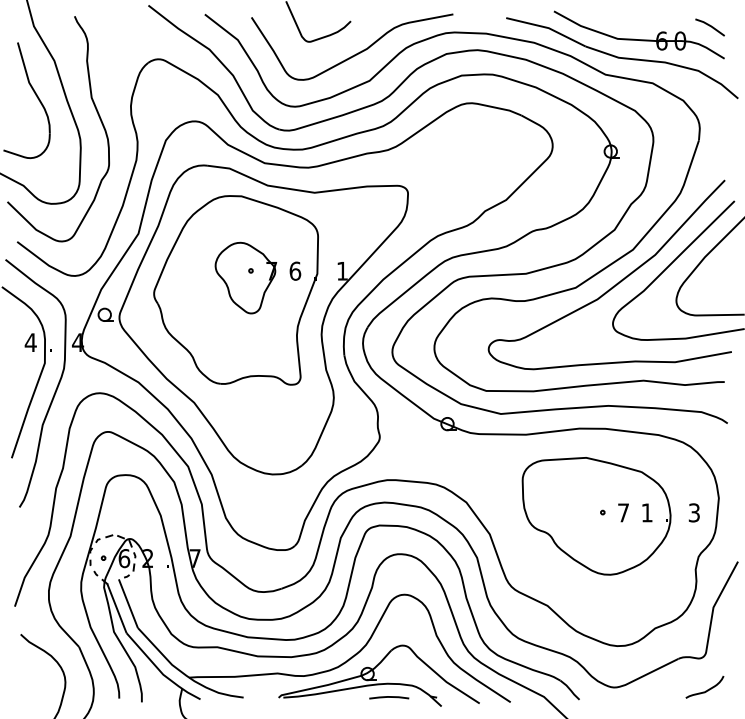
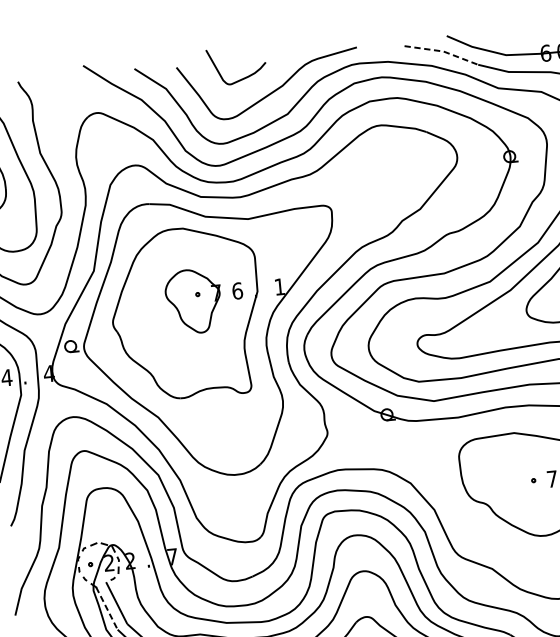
line: (548, 28) -> (443, 51), solid -> dashed
text: (124, 558) -> (109, 563), 6 -> 2
line: (117, 609) -> (107, 609), solid -> dashed

